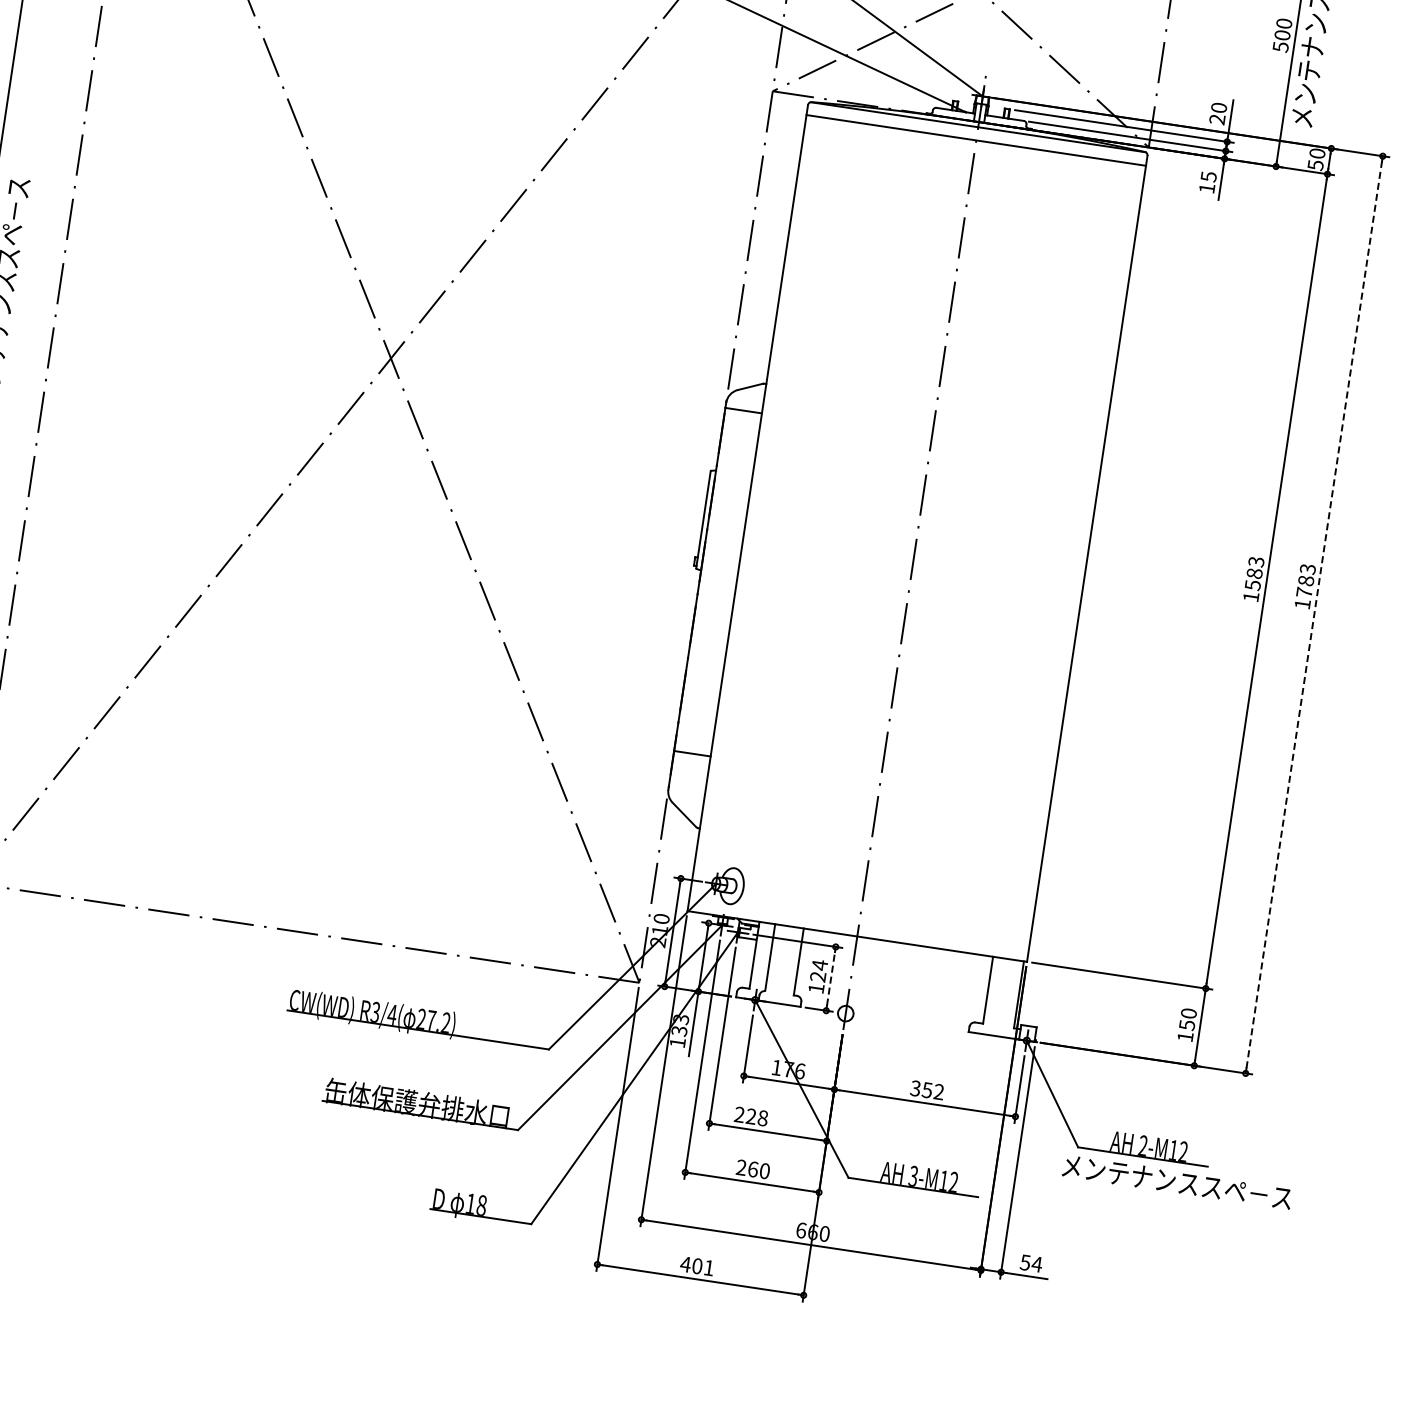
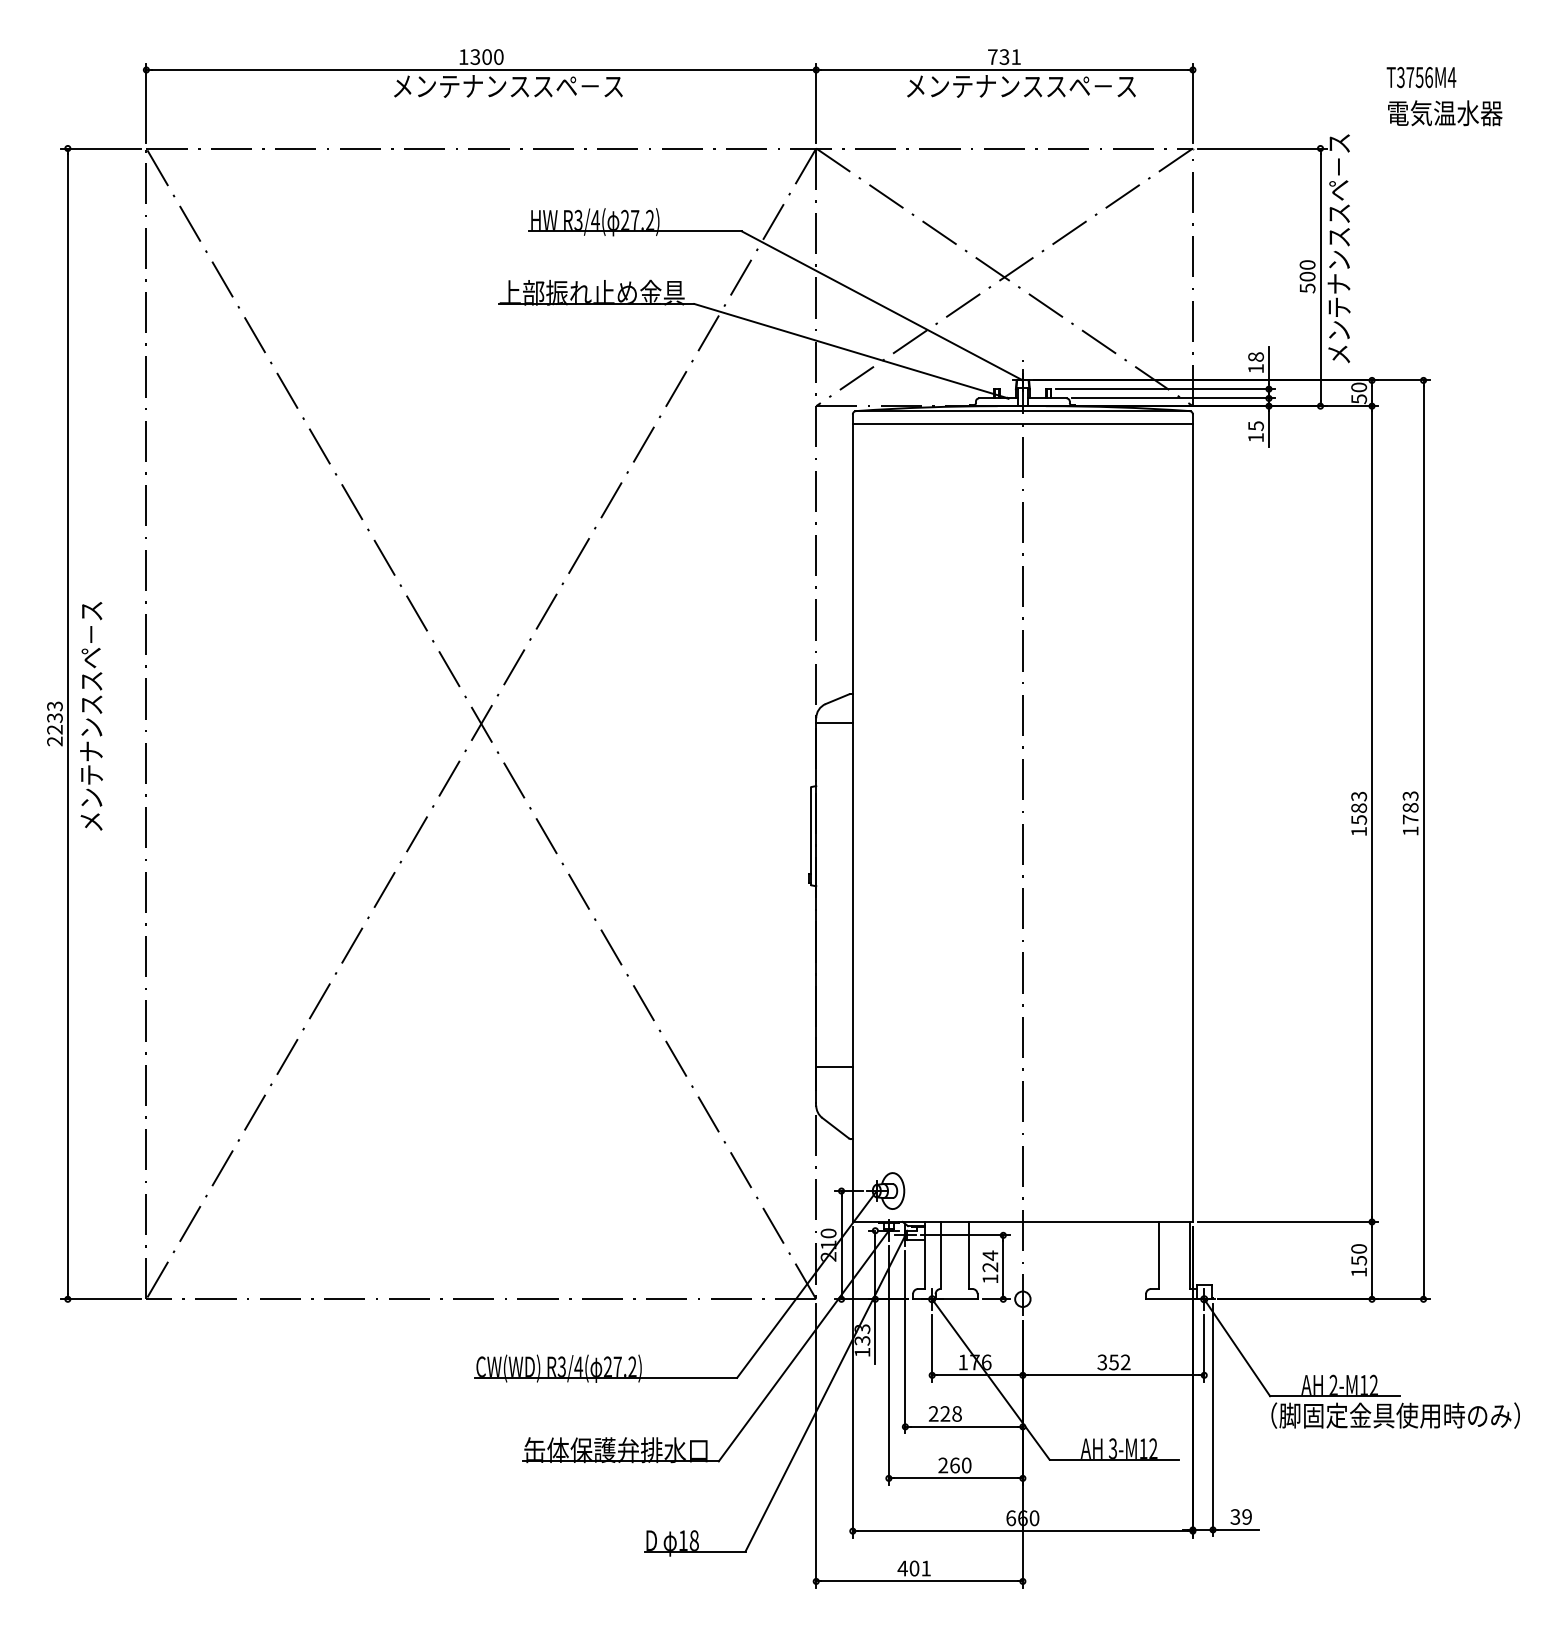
text: (1217, 113) -> (1255, 362), 20 -> 18
line: (1314, 614) -> (1423, 839), dashed -> solid
line: (831, 979) -> (1003, 1267), dashed -> solid
text: (1193, 1184) -> (1388, 1415), メンテナンススペ－ス -> （脚固定金具使用時のみ）
text: (1031, 1263) -> (1241, 1516), 54 -> 39

